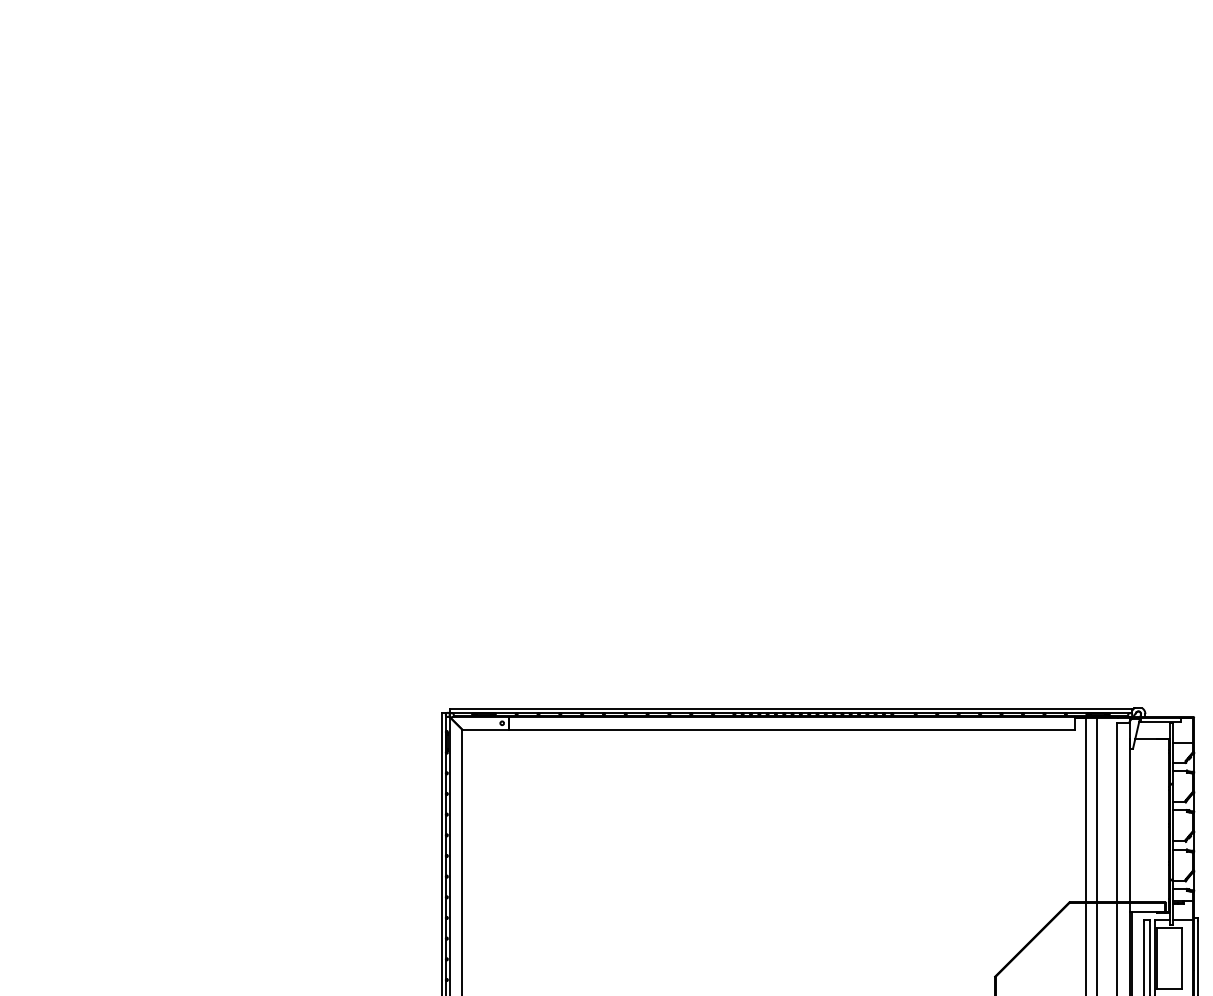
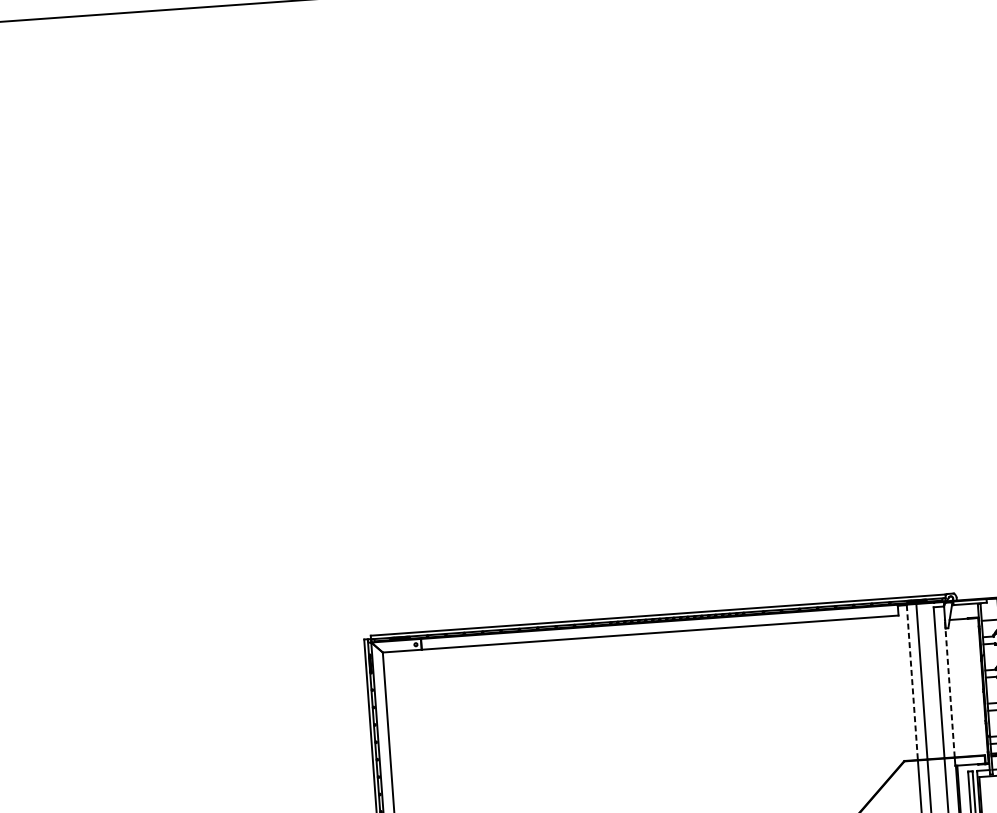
line: (1085, 810) -> (912, 682), solid -> dashed
line: (1129, 820) -> (949, 688), solid -> dashed

